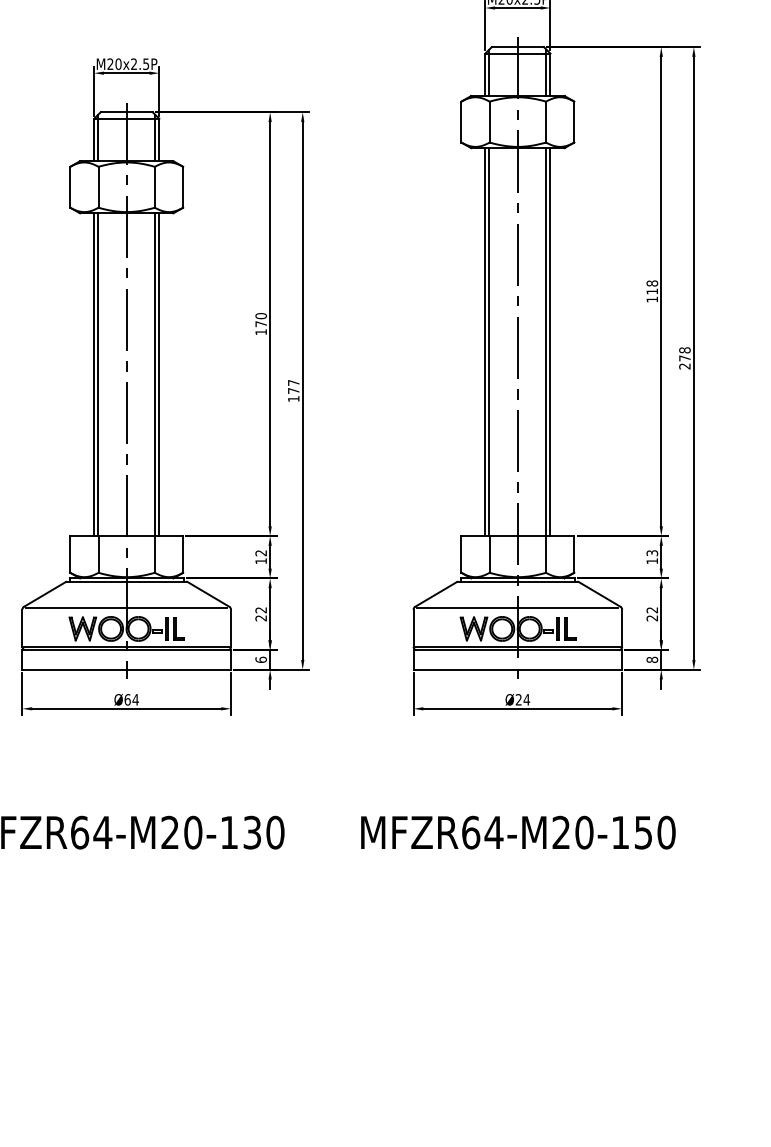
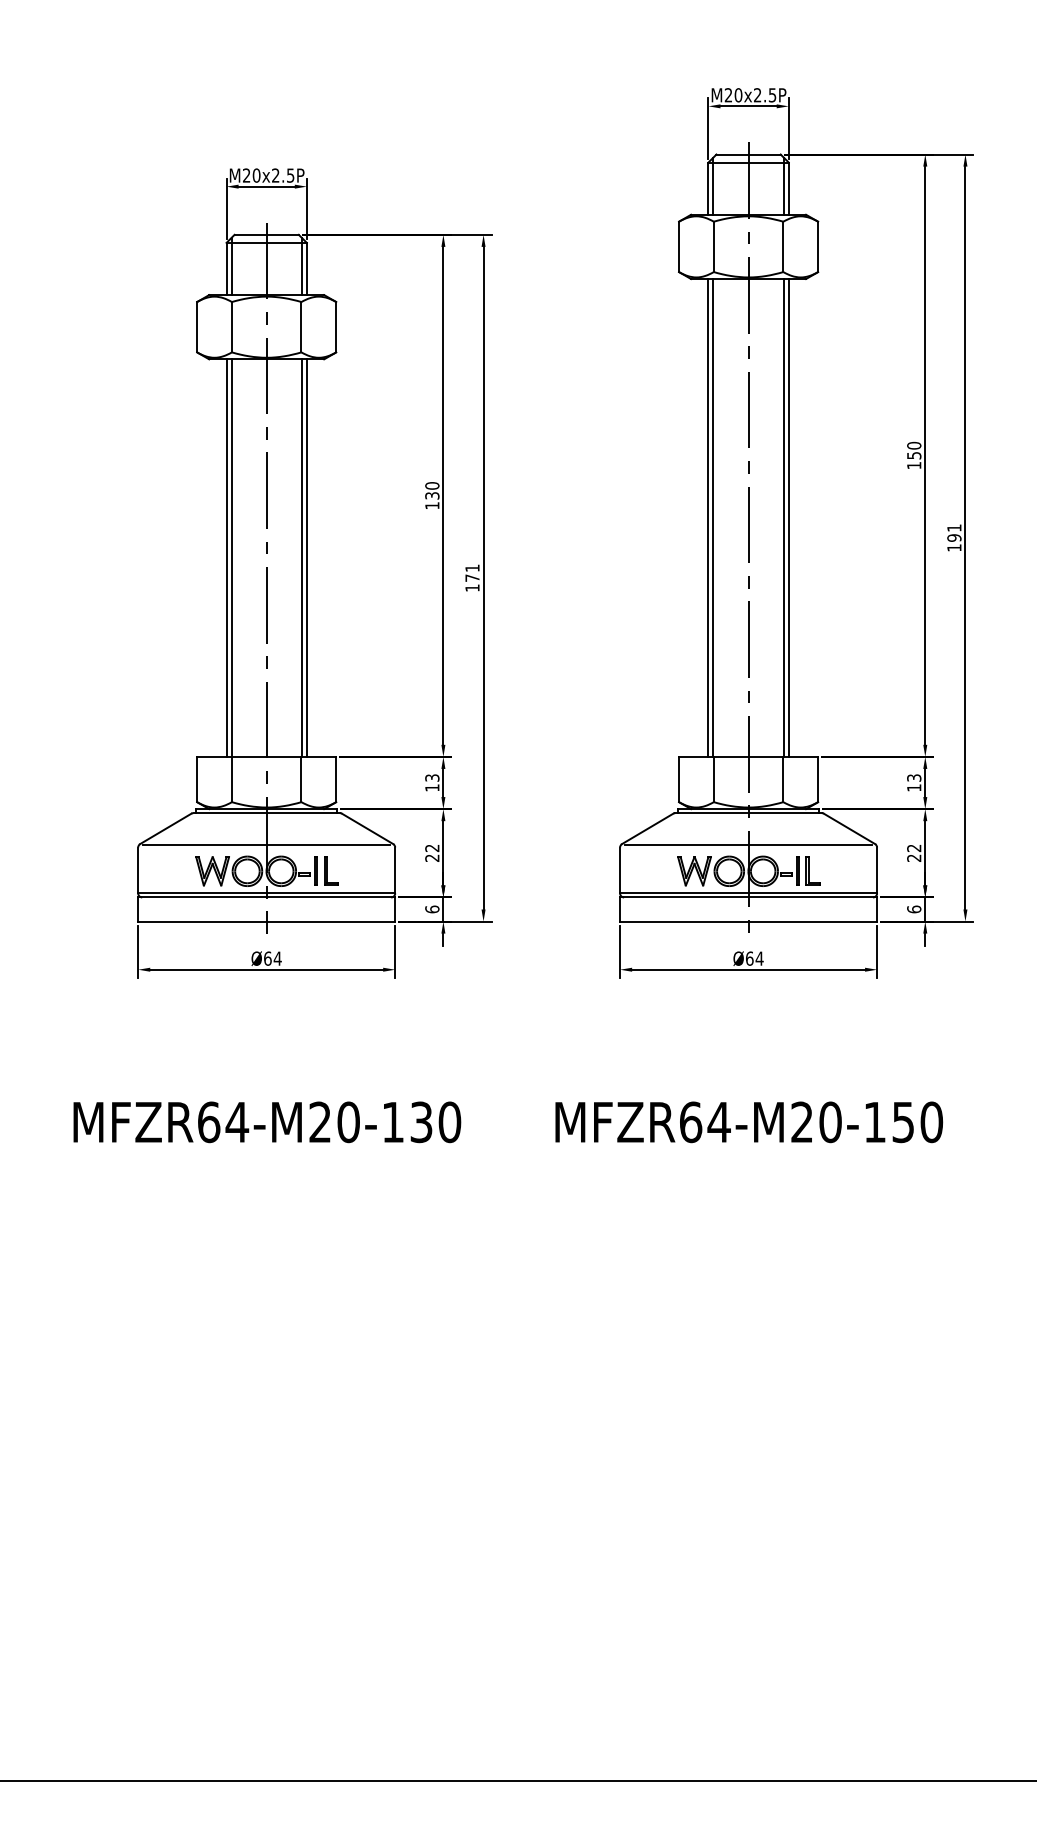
text: (652, 287) -> (914, 450), 118 -> 150
text: (261, 323) -> (432, 495), 170 -> 130
text: (685, 357) -> (954, 537), 278 -> 191
text: (293, 382) -> (472, 567), 177 -> 171
text: (261, 552) -> (432, 777), 12 -> 13
text: (652, 659) -> (914, 909), 8 -> 6
text: (518, 699) -> (749, 958), Ø24 -> Ø64

